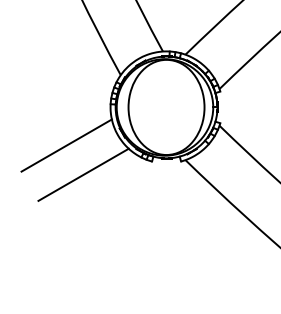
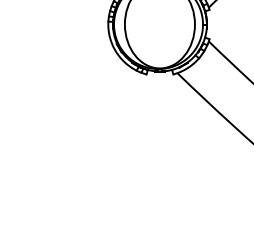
line: (66, 145) -> (67, 59), removed
line: (83, 174) -> (83, 86), removed

